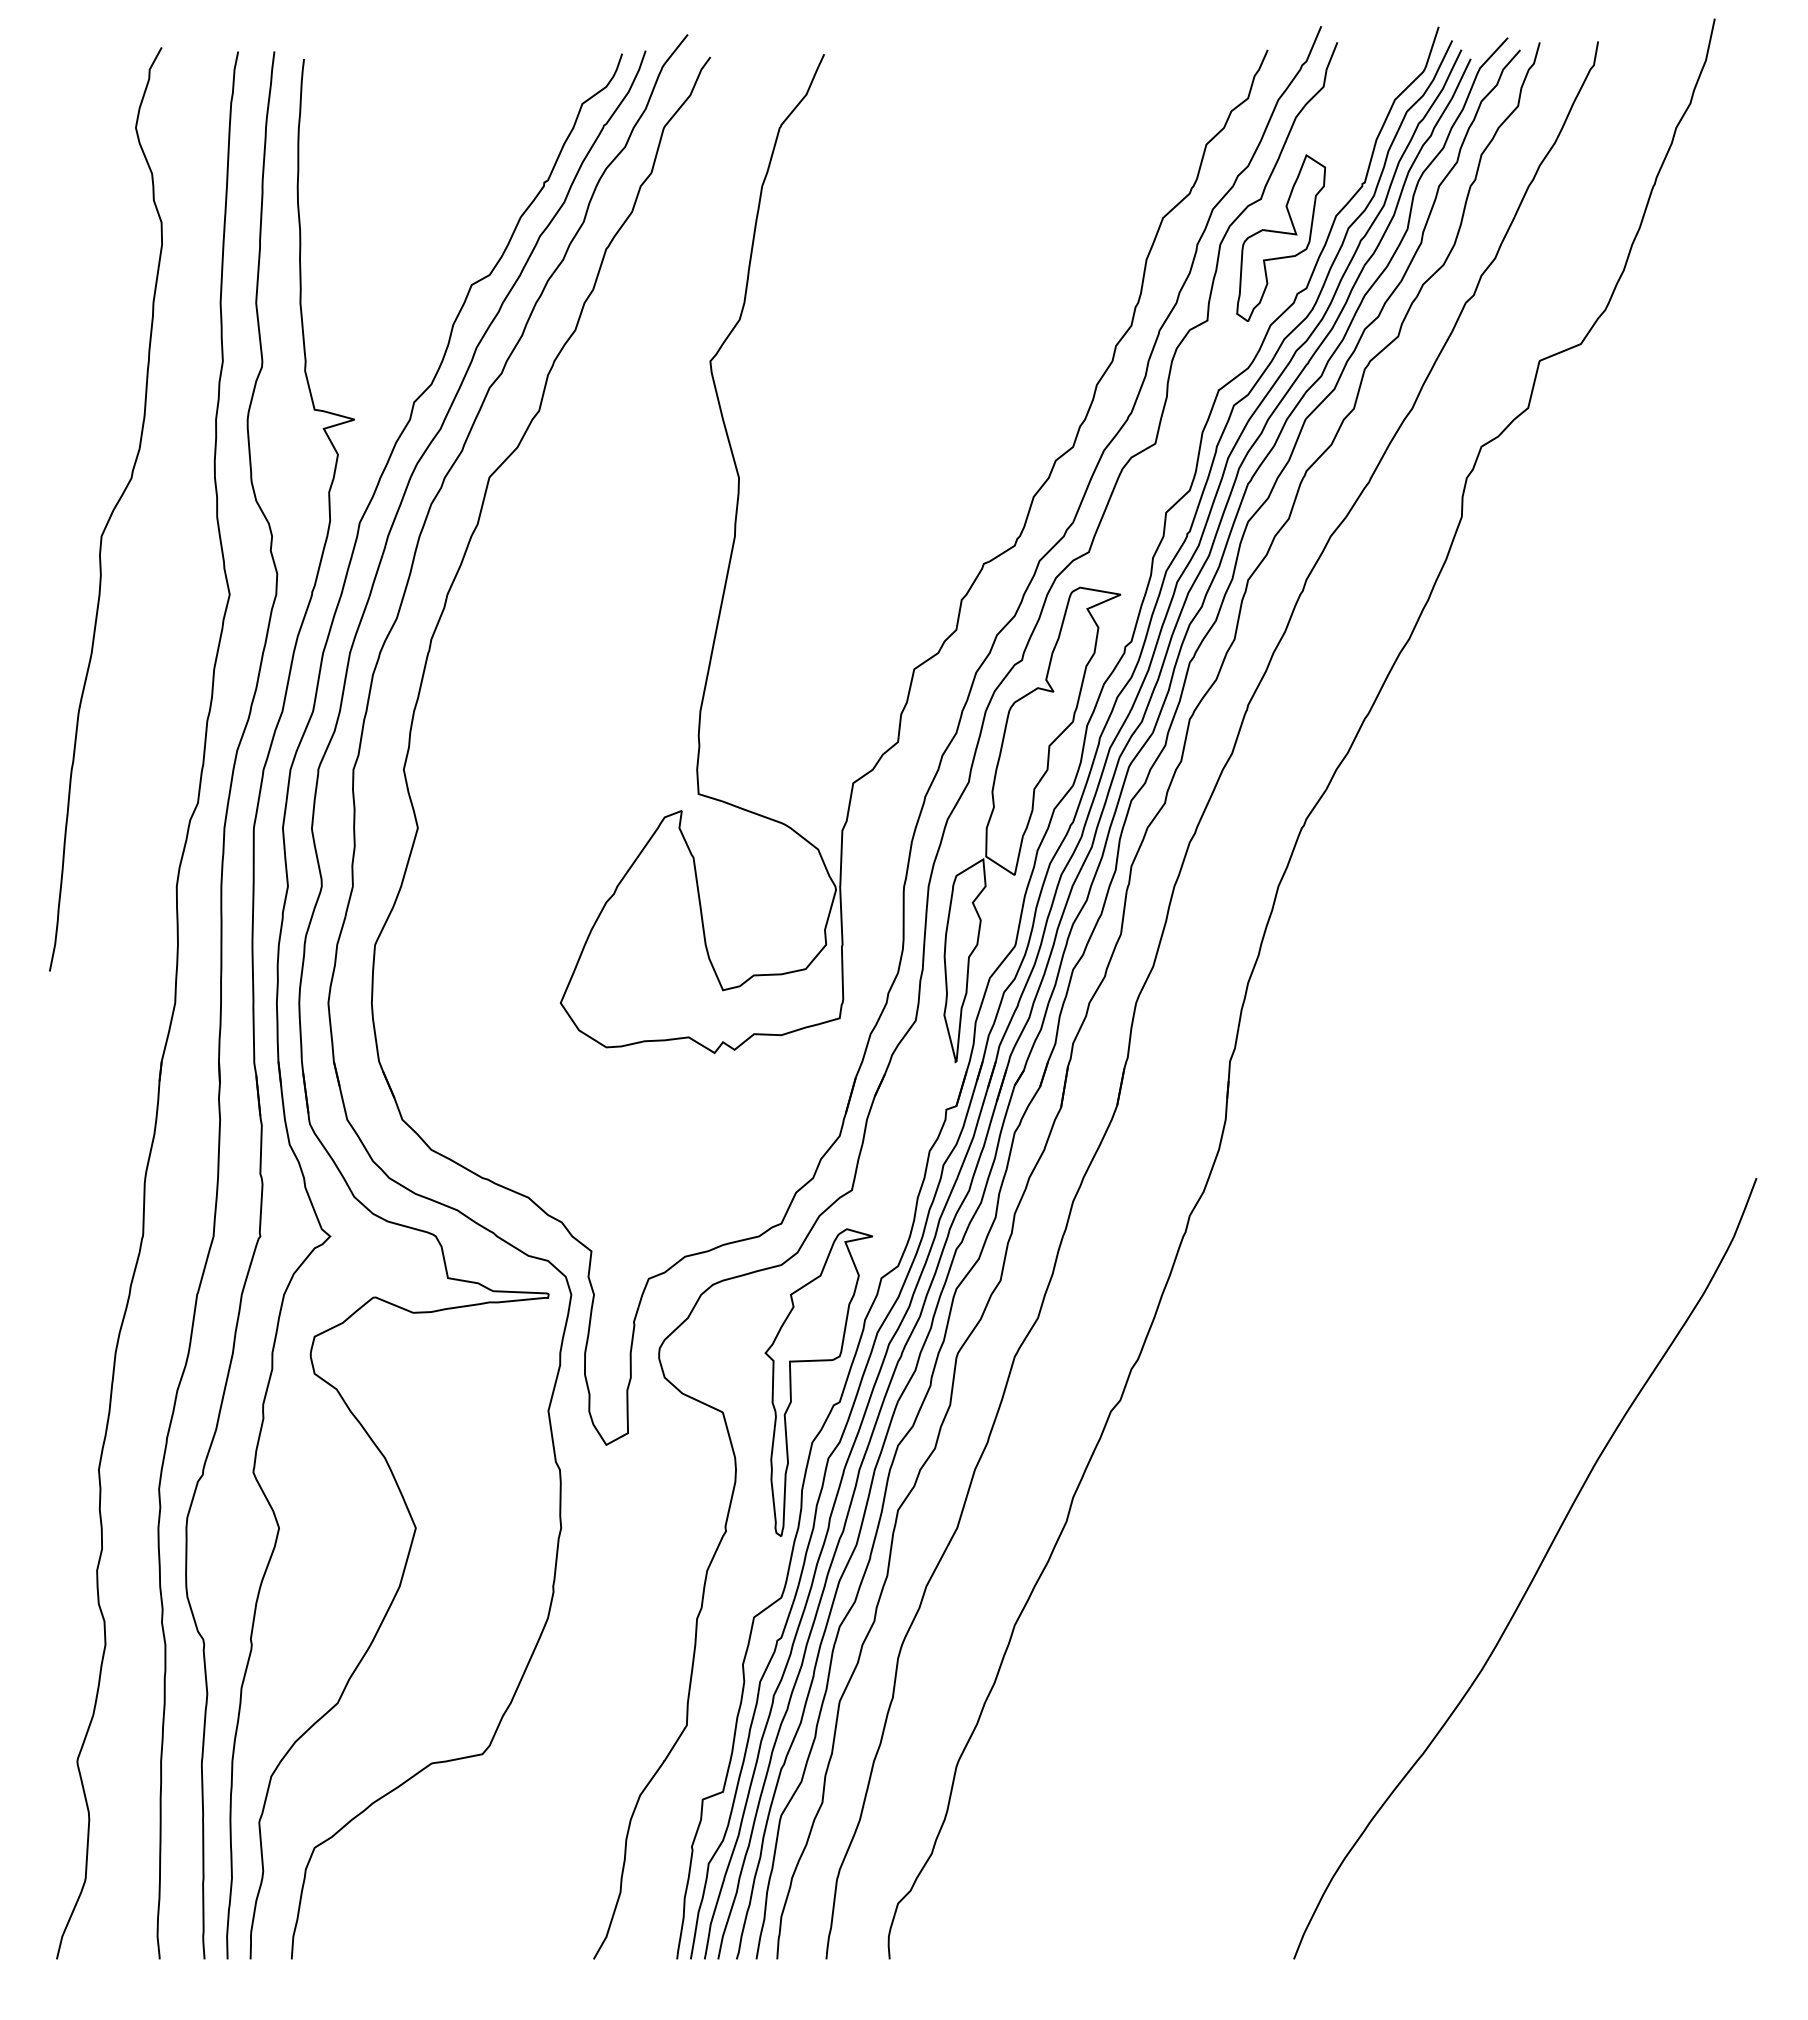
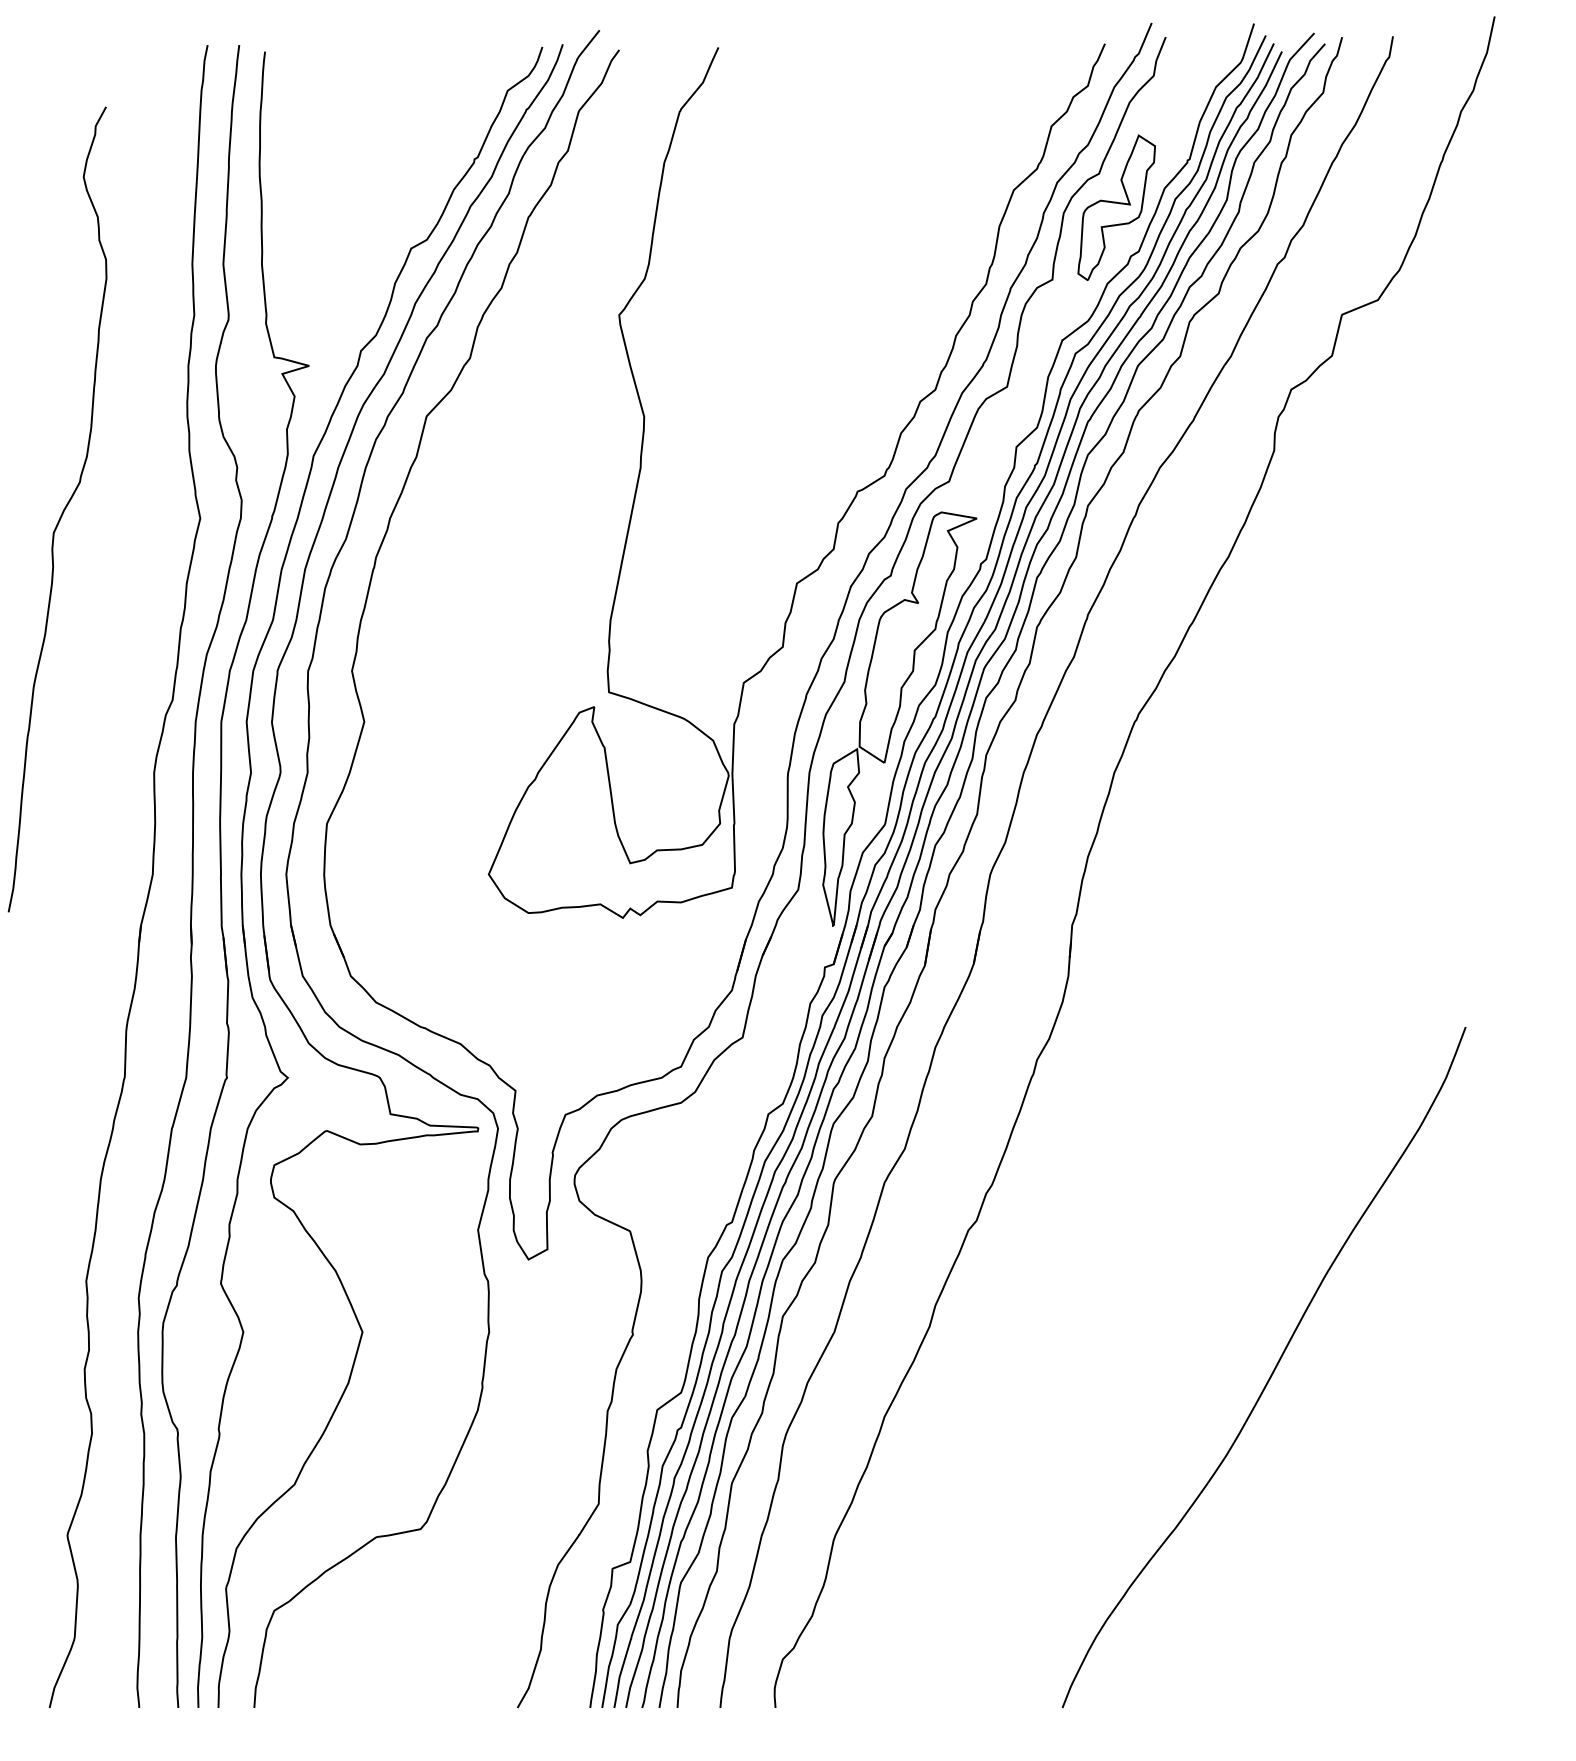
curve: (111, 511) -> (62, 511), moved
part: (818, 1361) -> (713, 1186), removed
curve: (1535, 1572) -> (1273, 1370), moved

